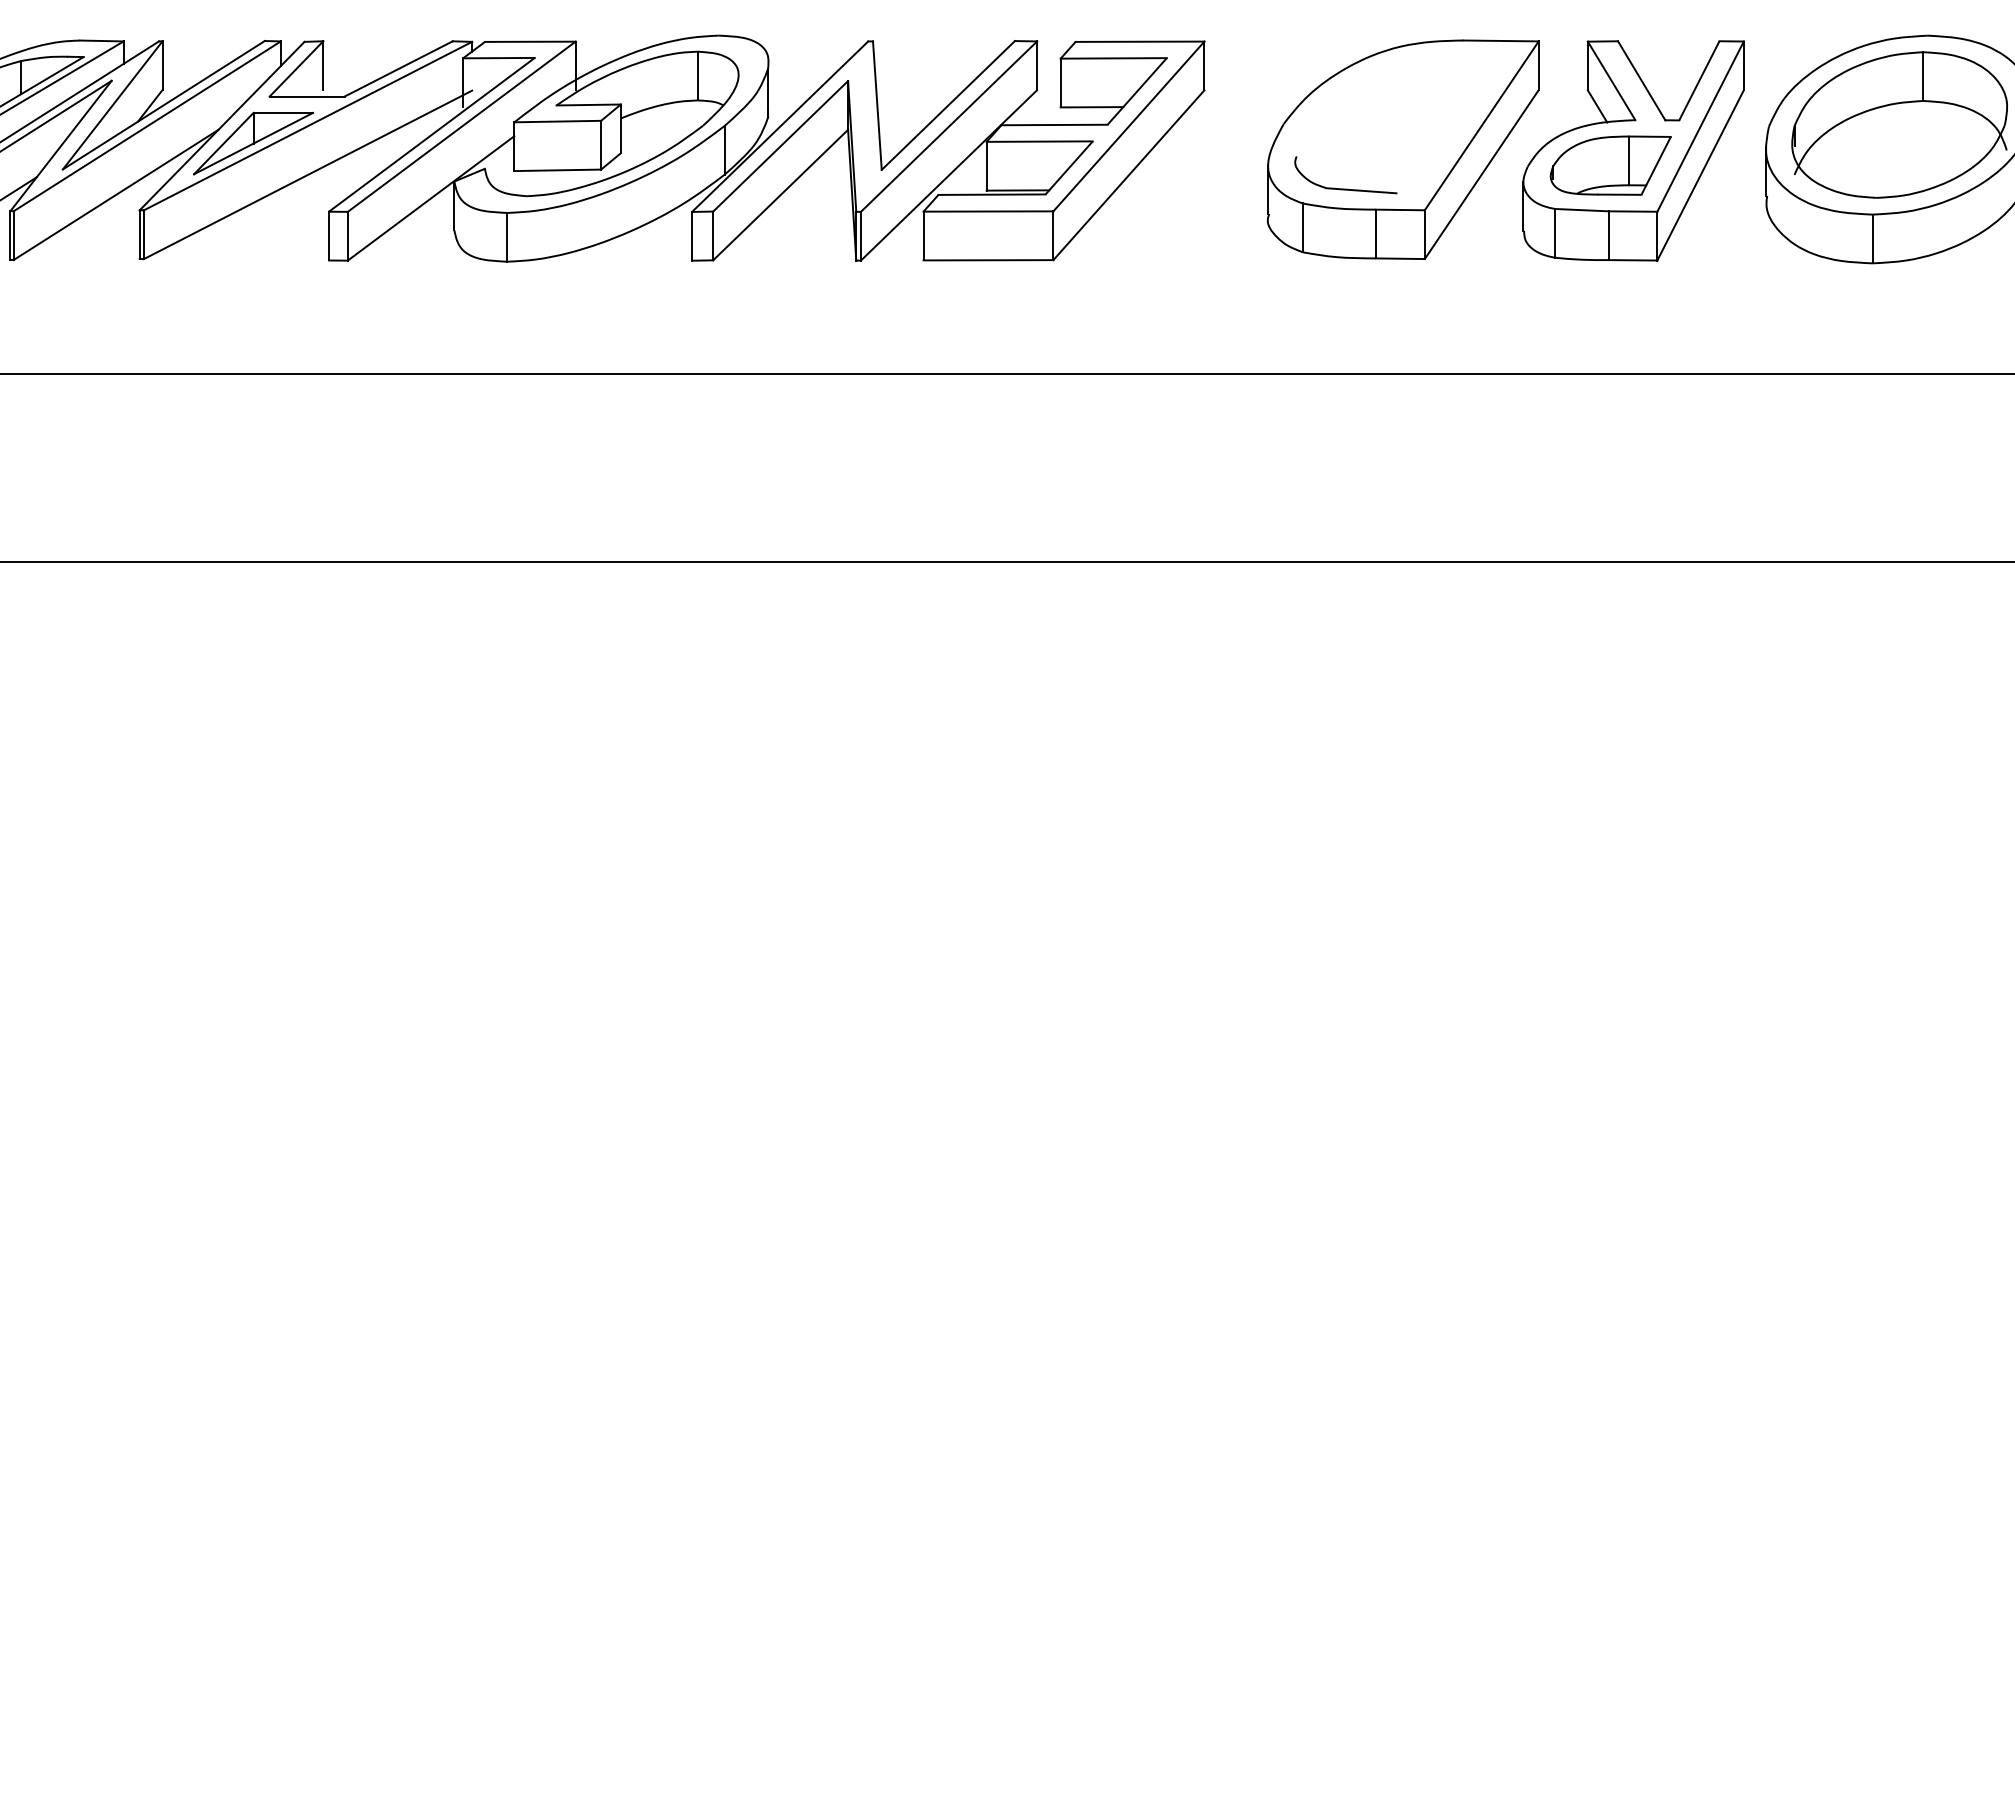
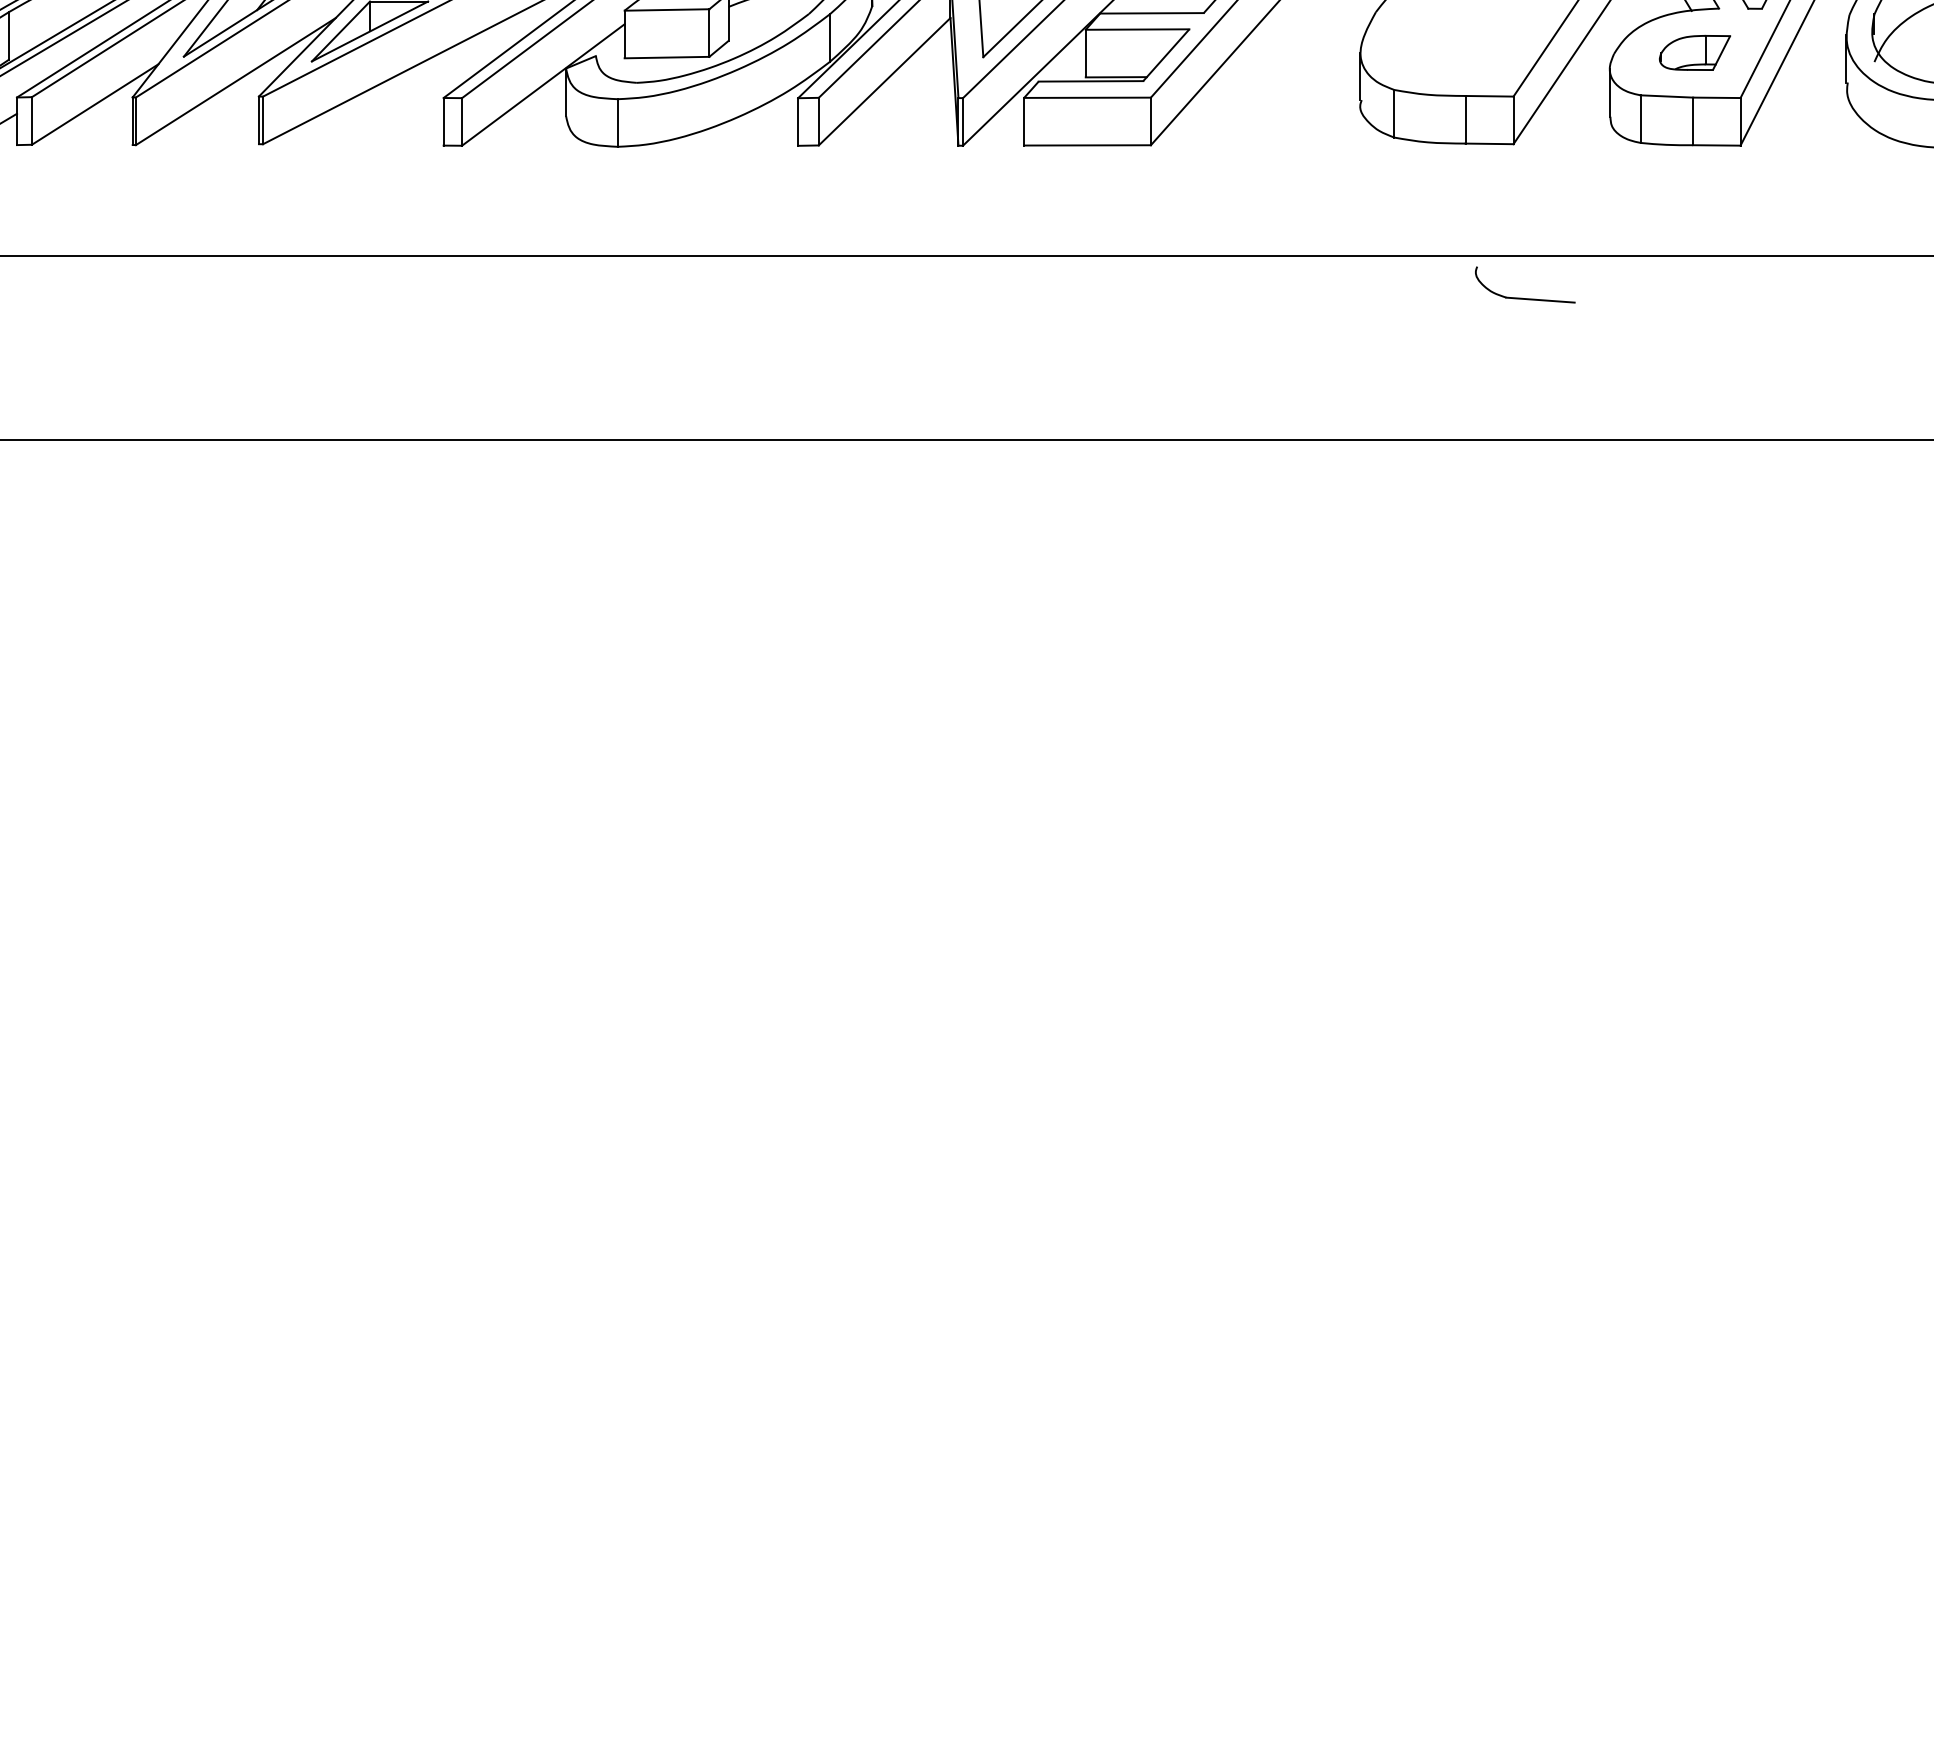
part: (1610, 165) -> (1694, 52), size x0.6
part: (1345, 188) -> (1524, 297), moved

